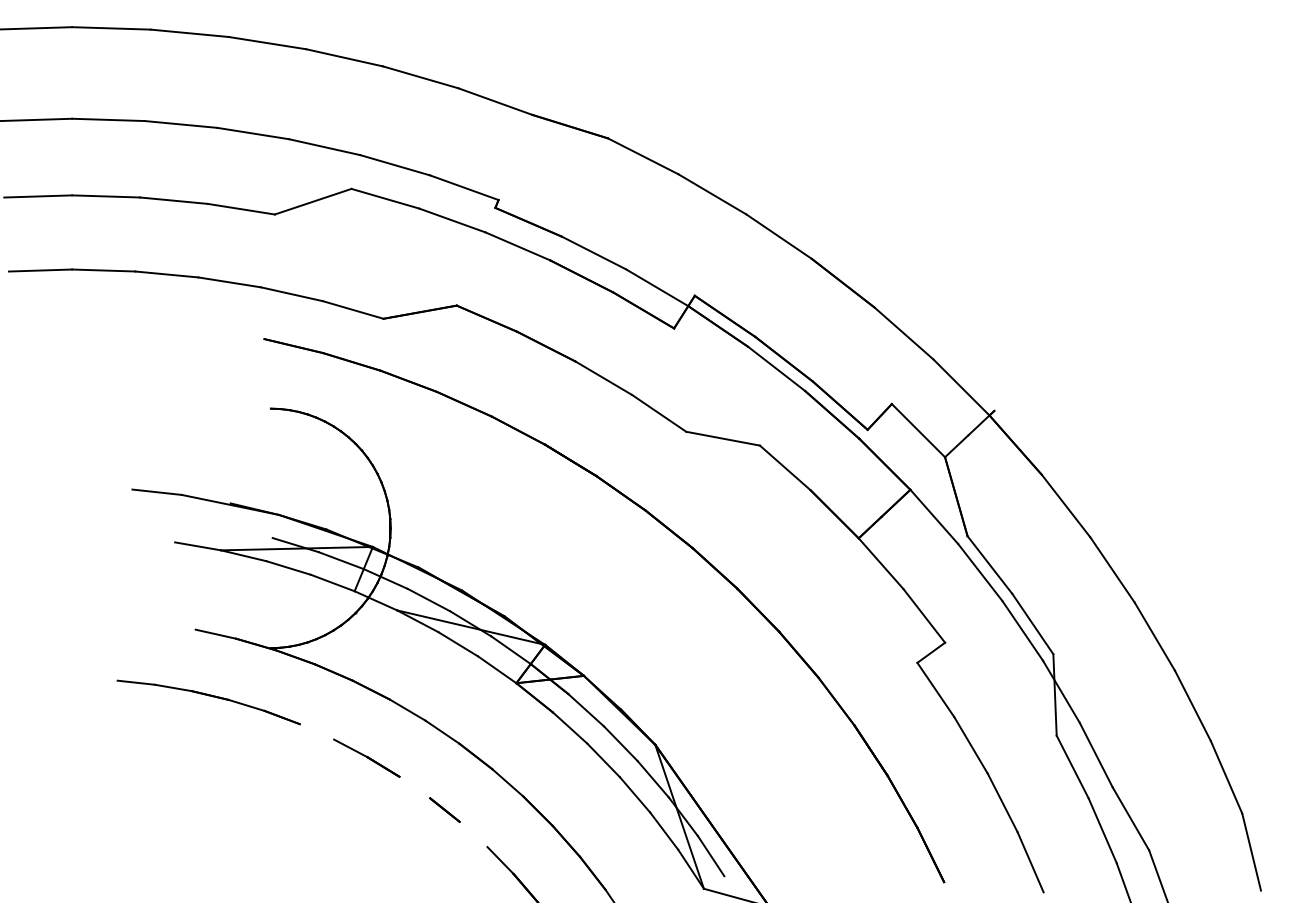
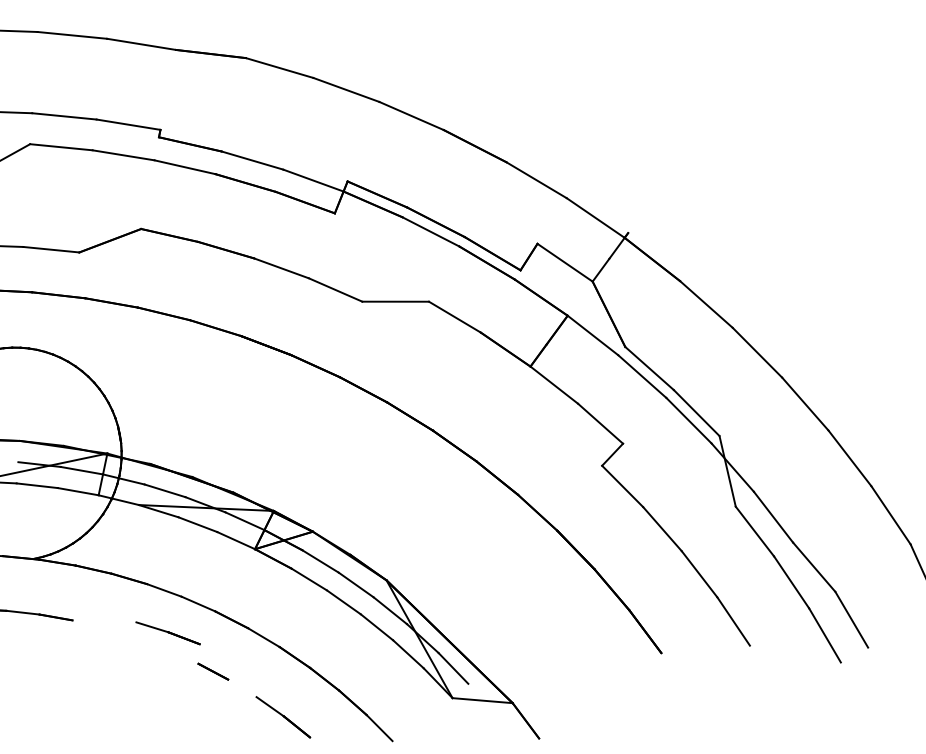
part: (366, 757) -> (167, 632), moved

